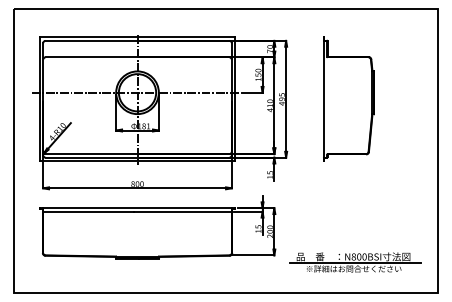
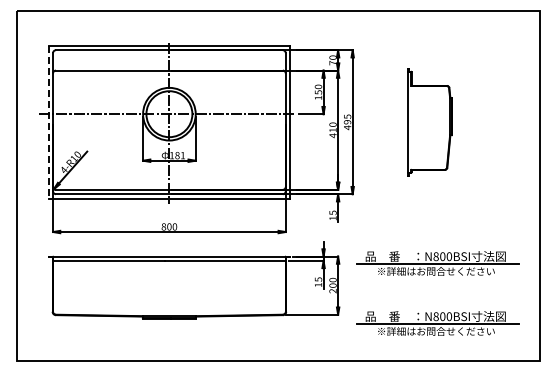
line: (39, 99) -> (48, 122), solid -> dashed
part: (348, 99) -> (429, 122), size x0.7
part: (354, 213) -> (437, 263), added

